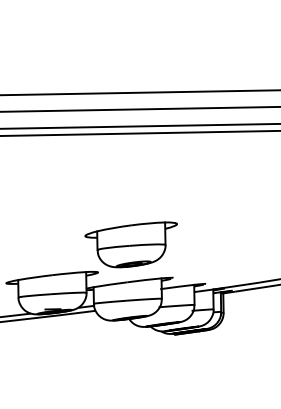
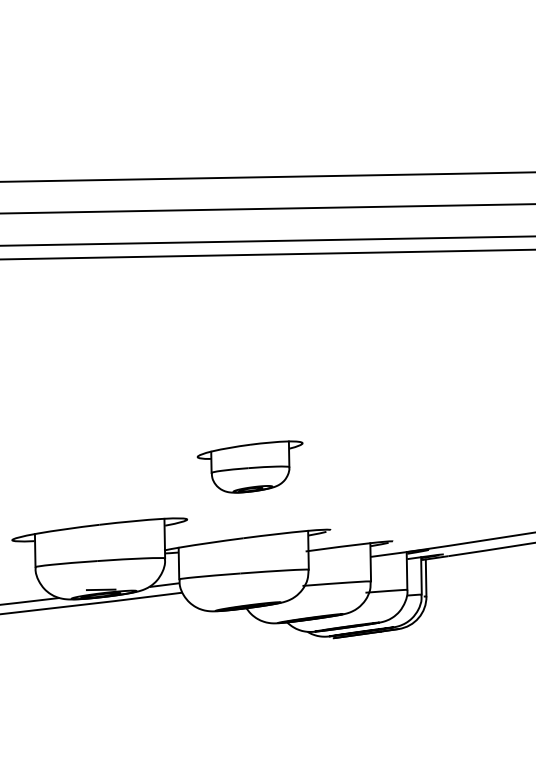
part: (130, 244) -> (248, 466), size x0.6

